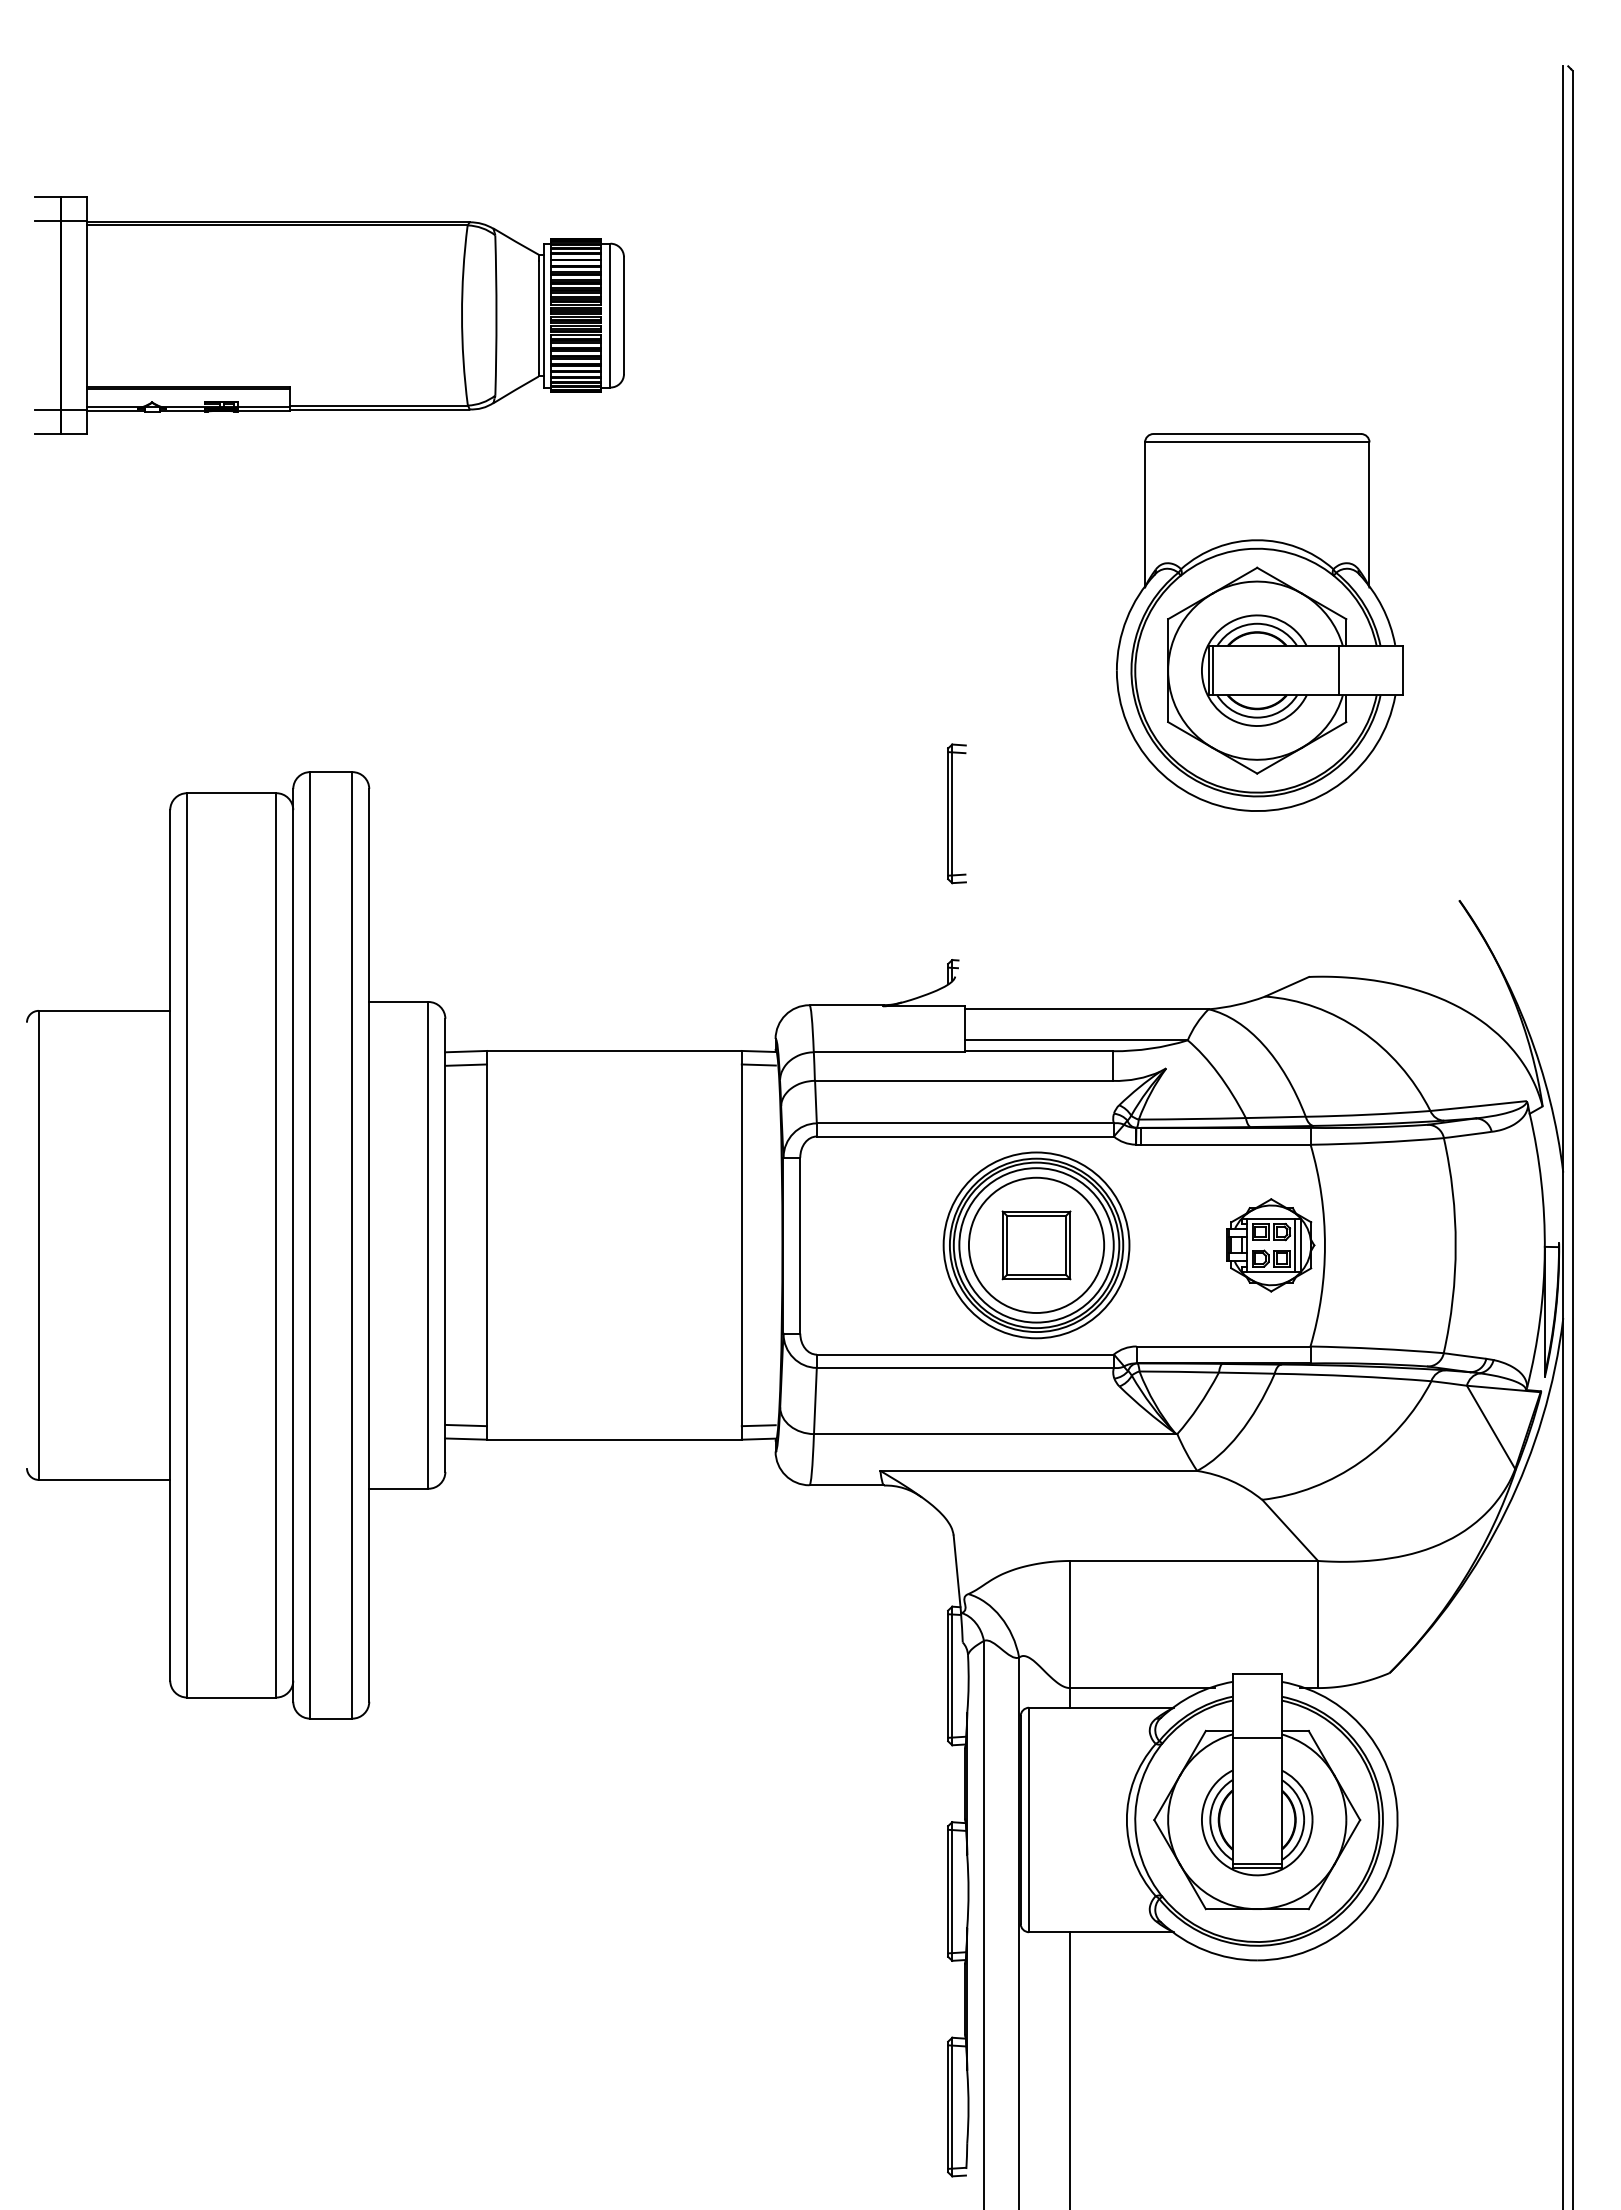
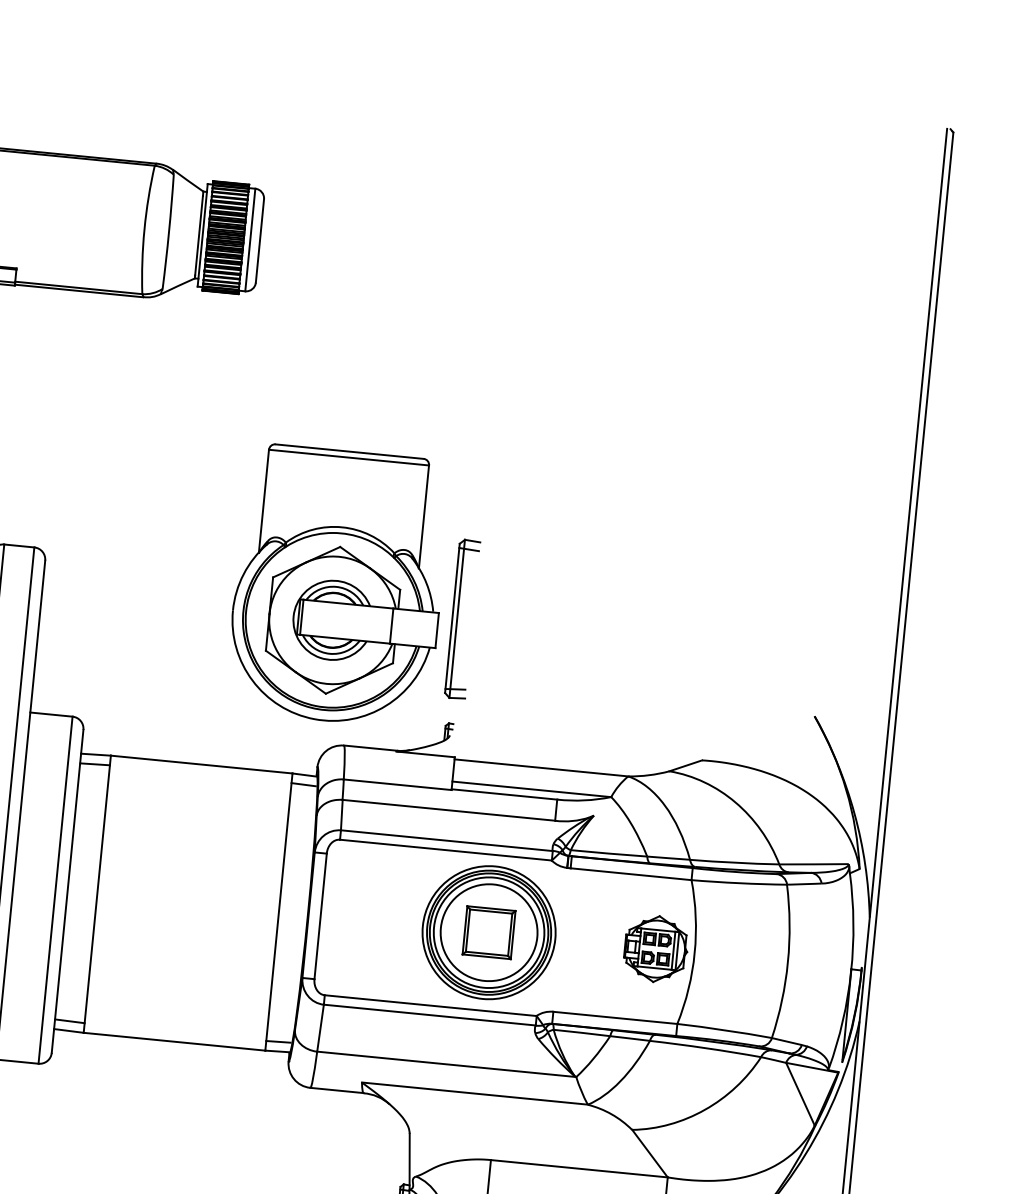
part: (1259, 622) -> (338, 586), moved
part: (956, 813) -> (462, 619), size x1.6

